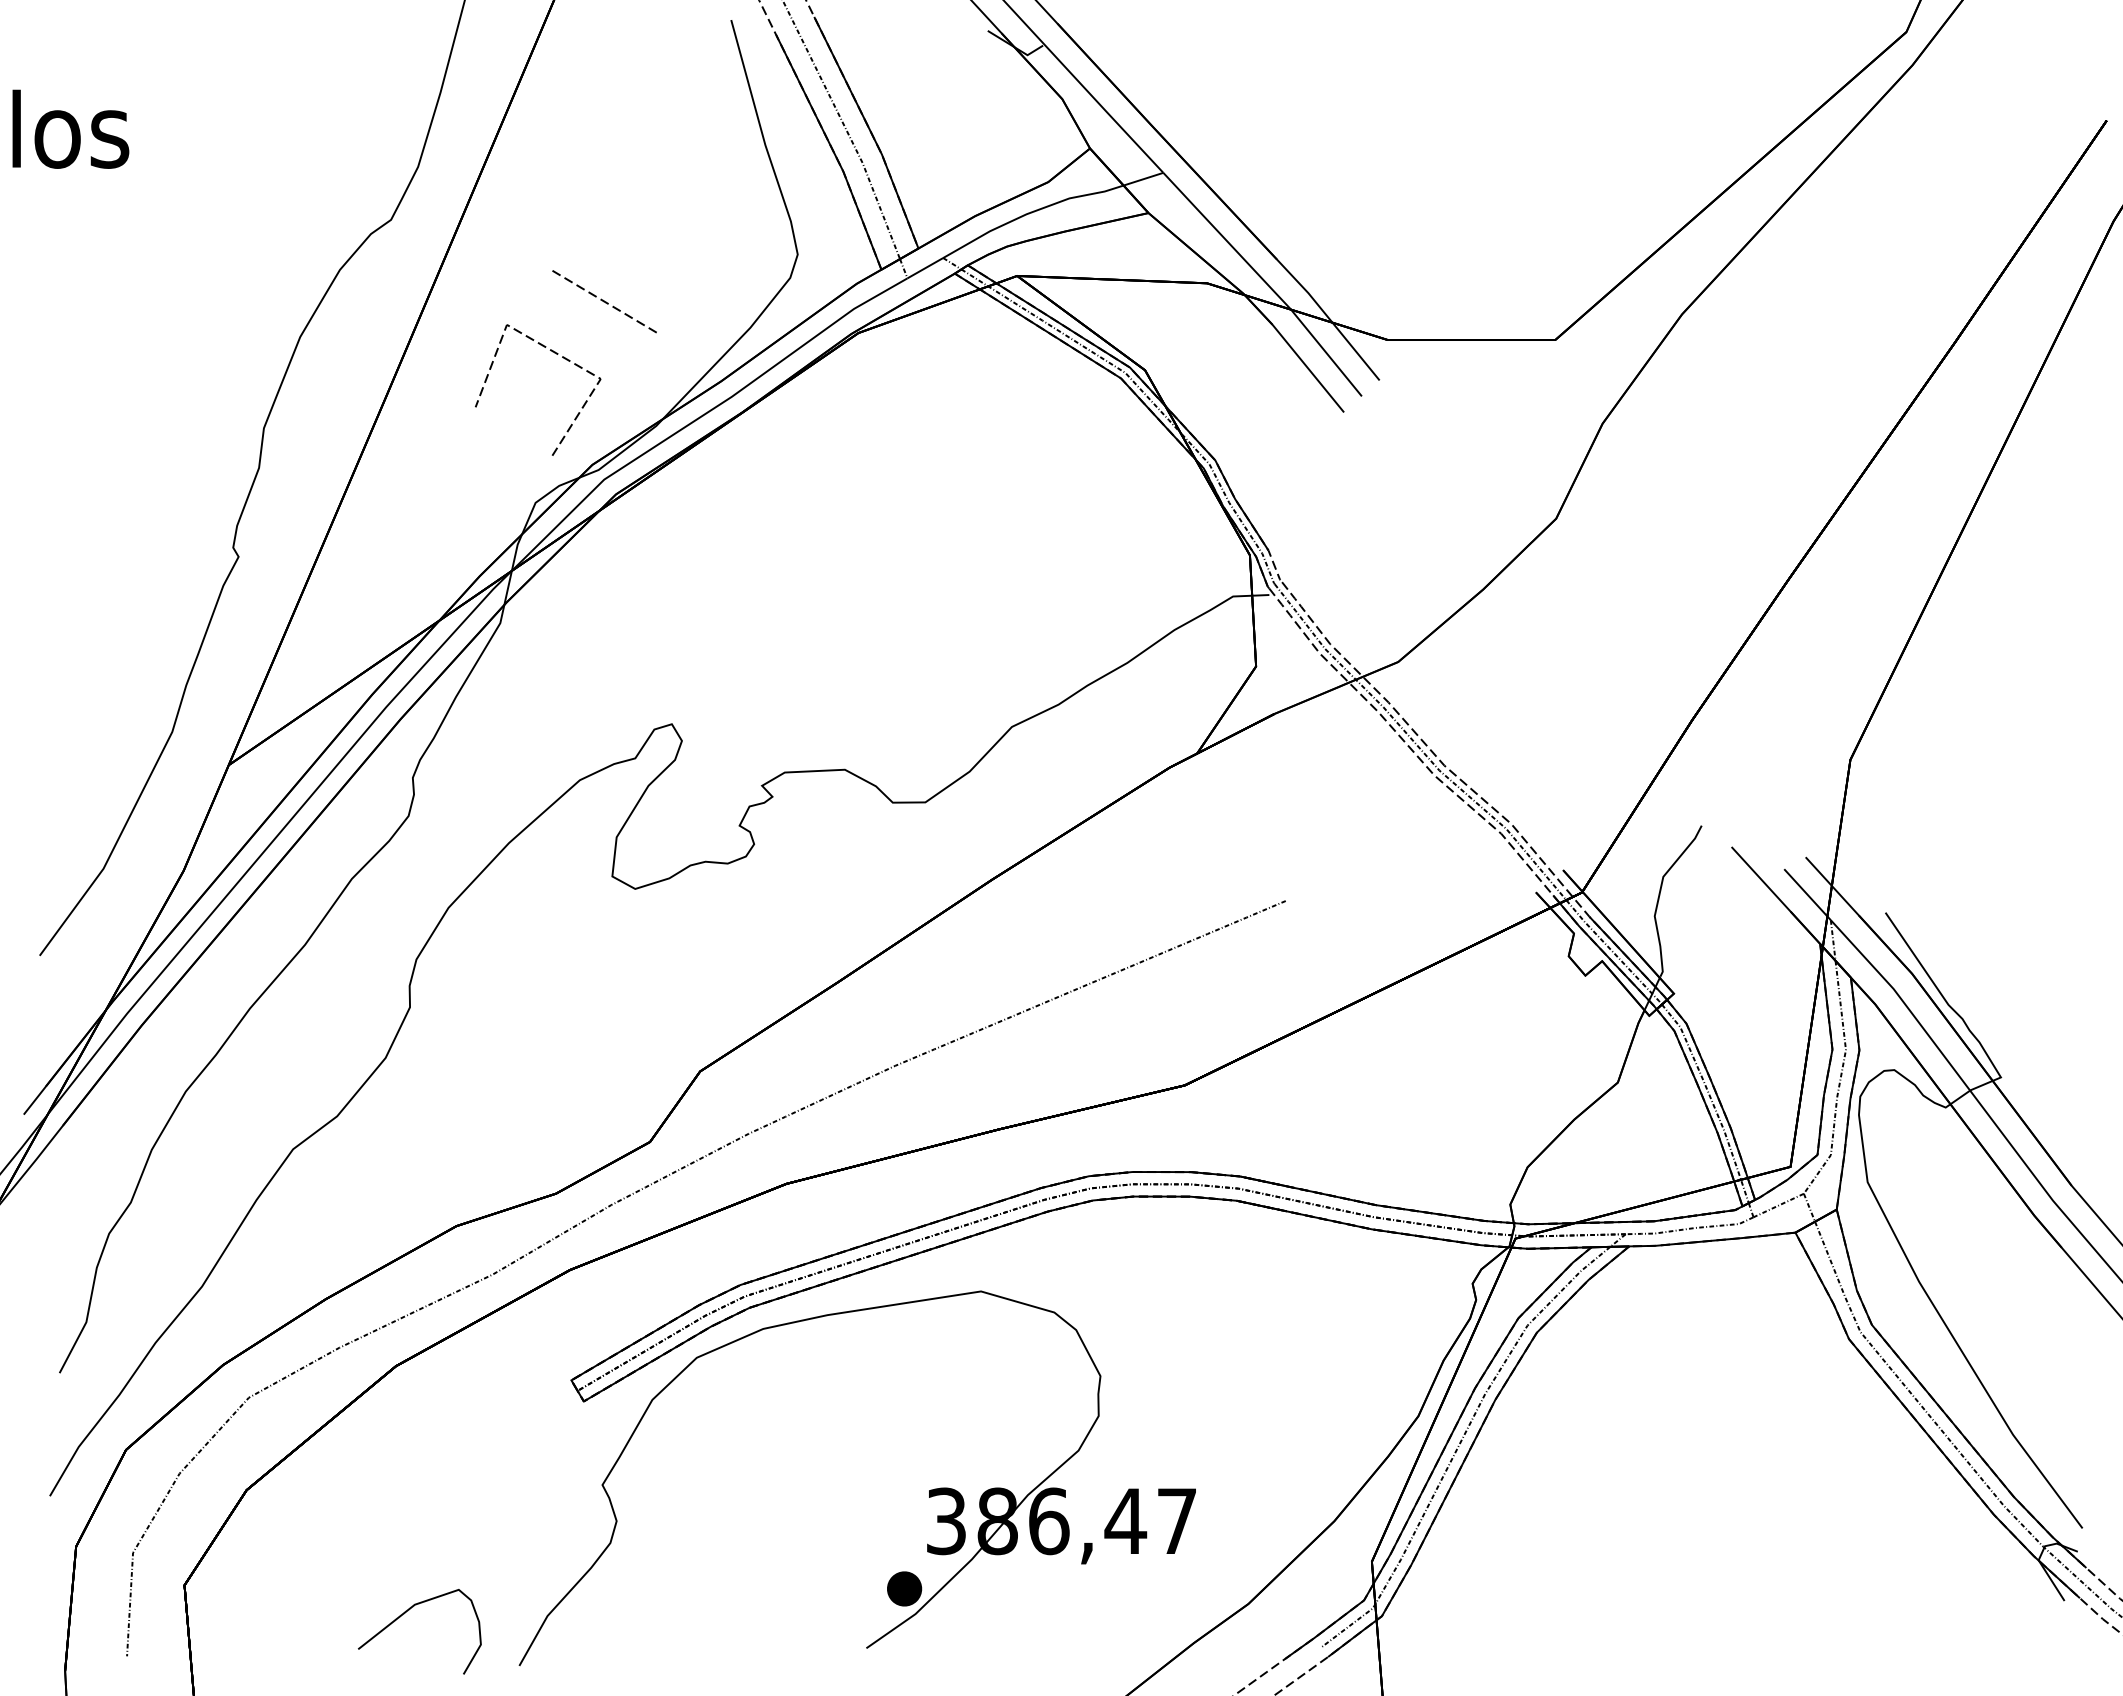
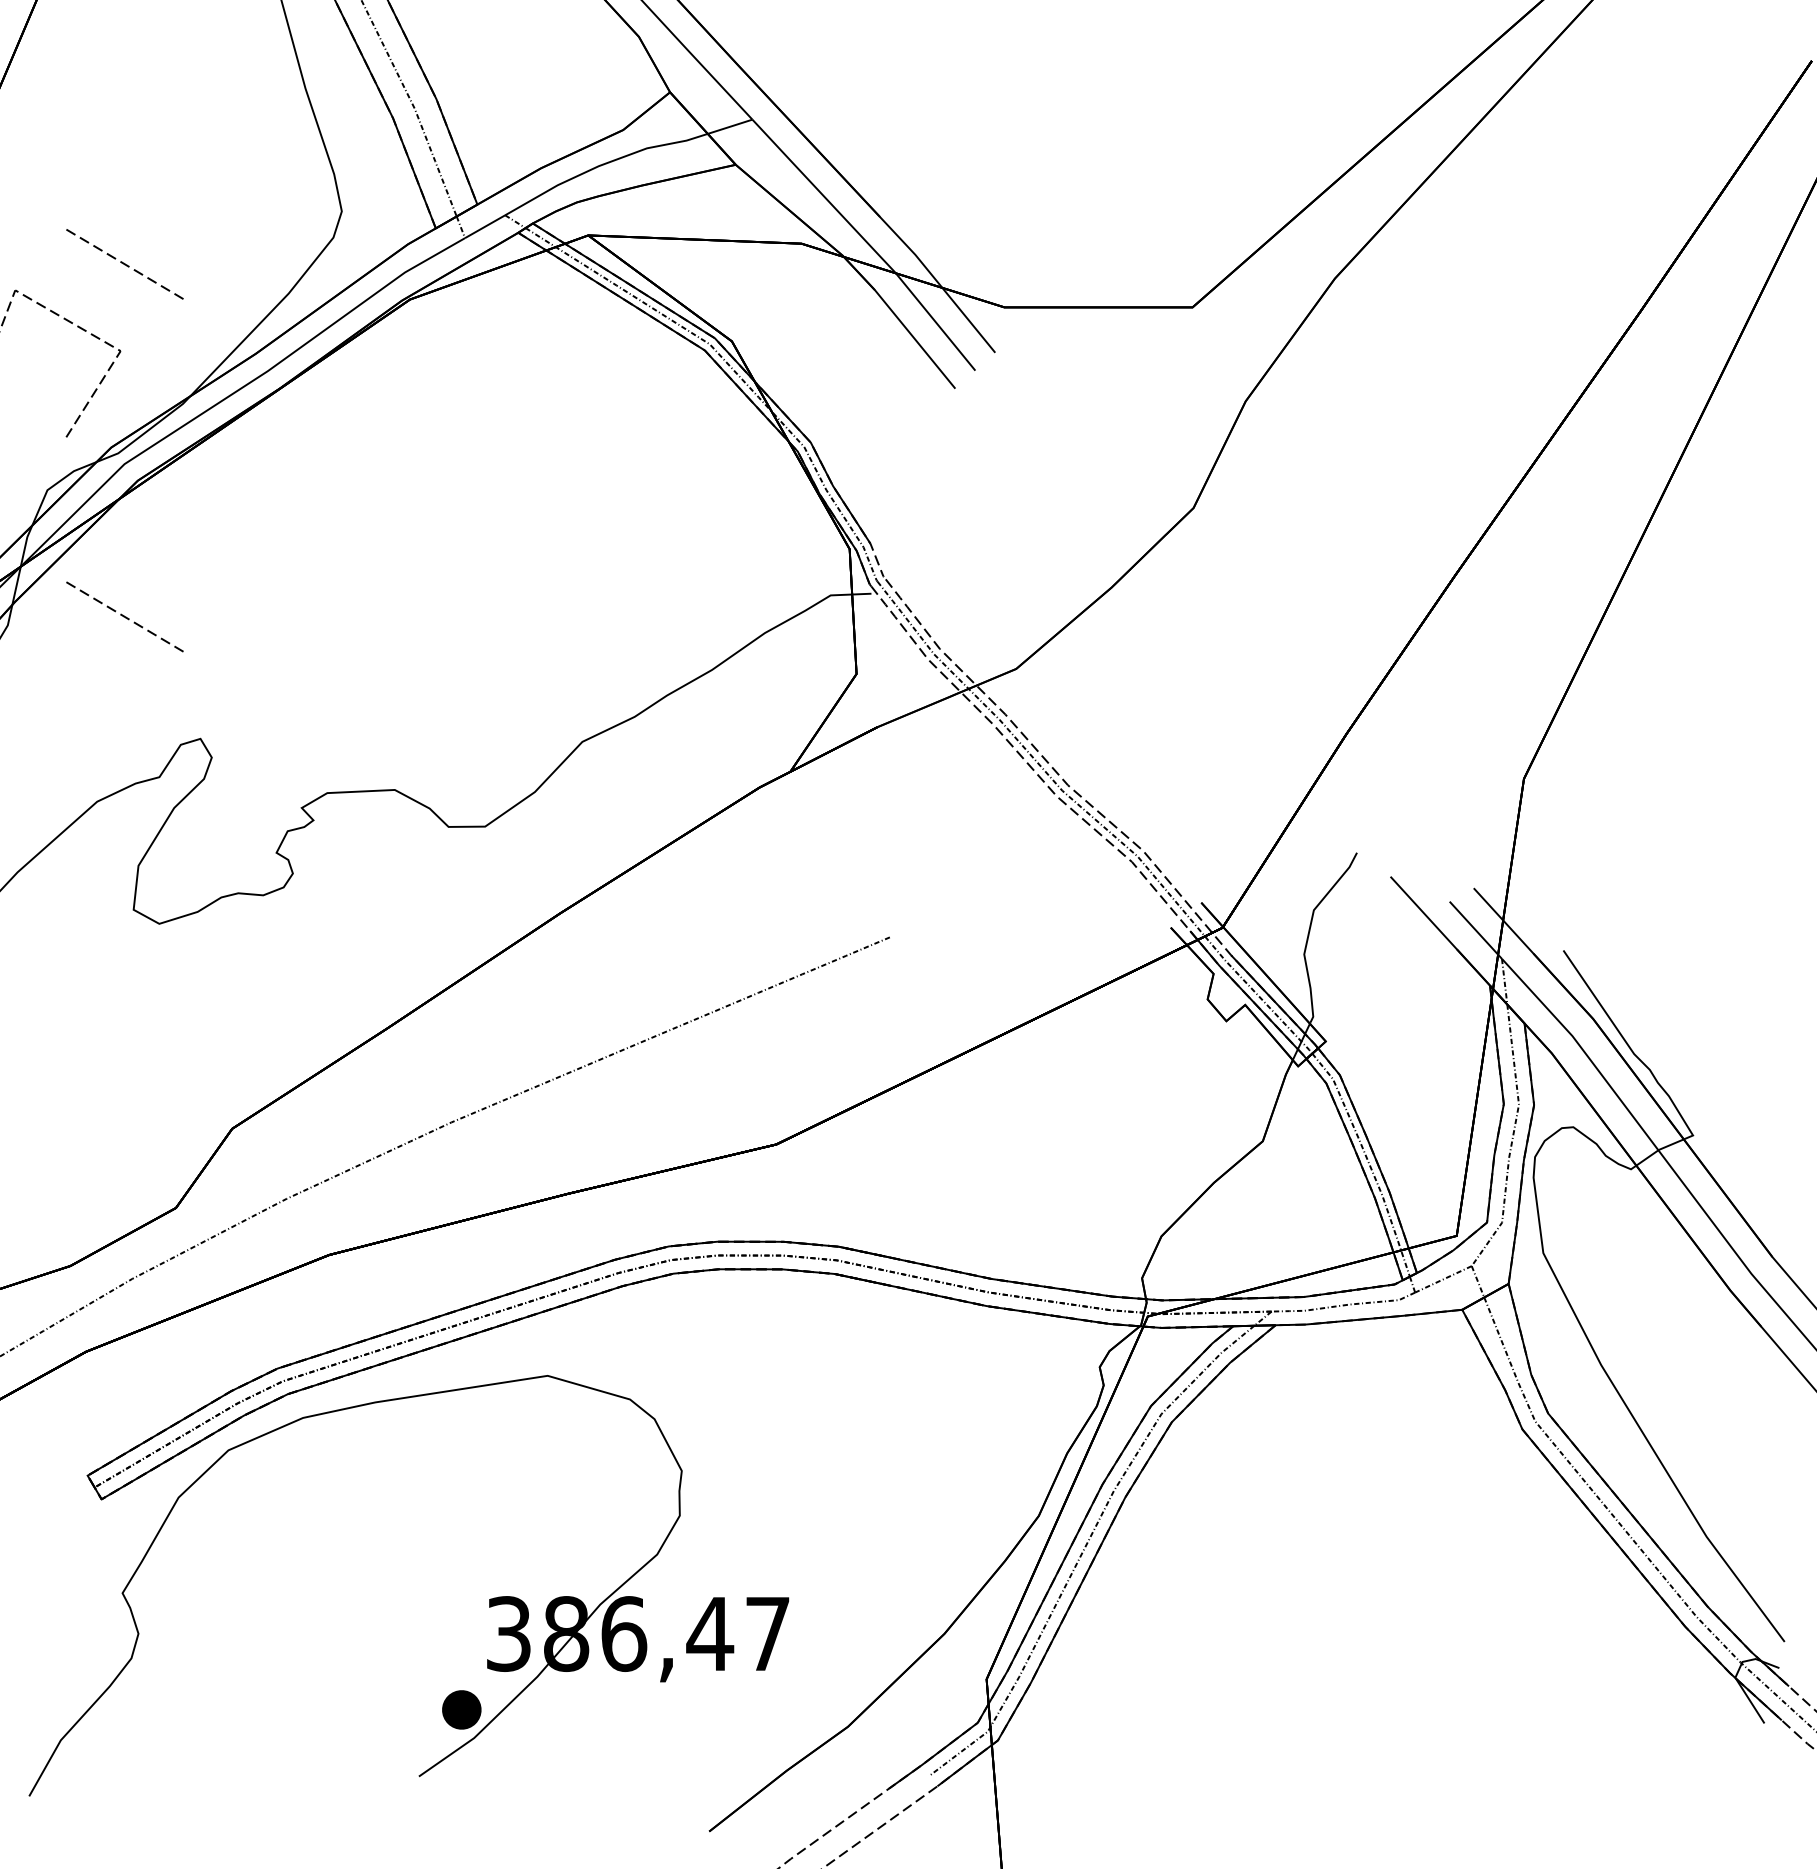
line: (604, 615) -> (124, 616), added

